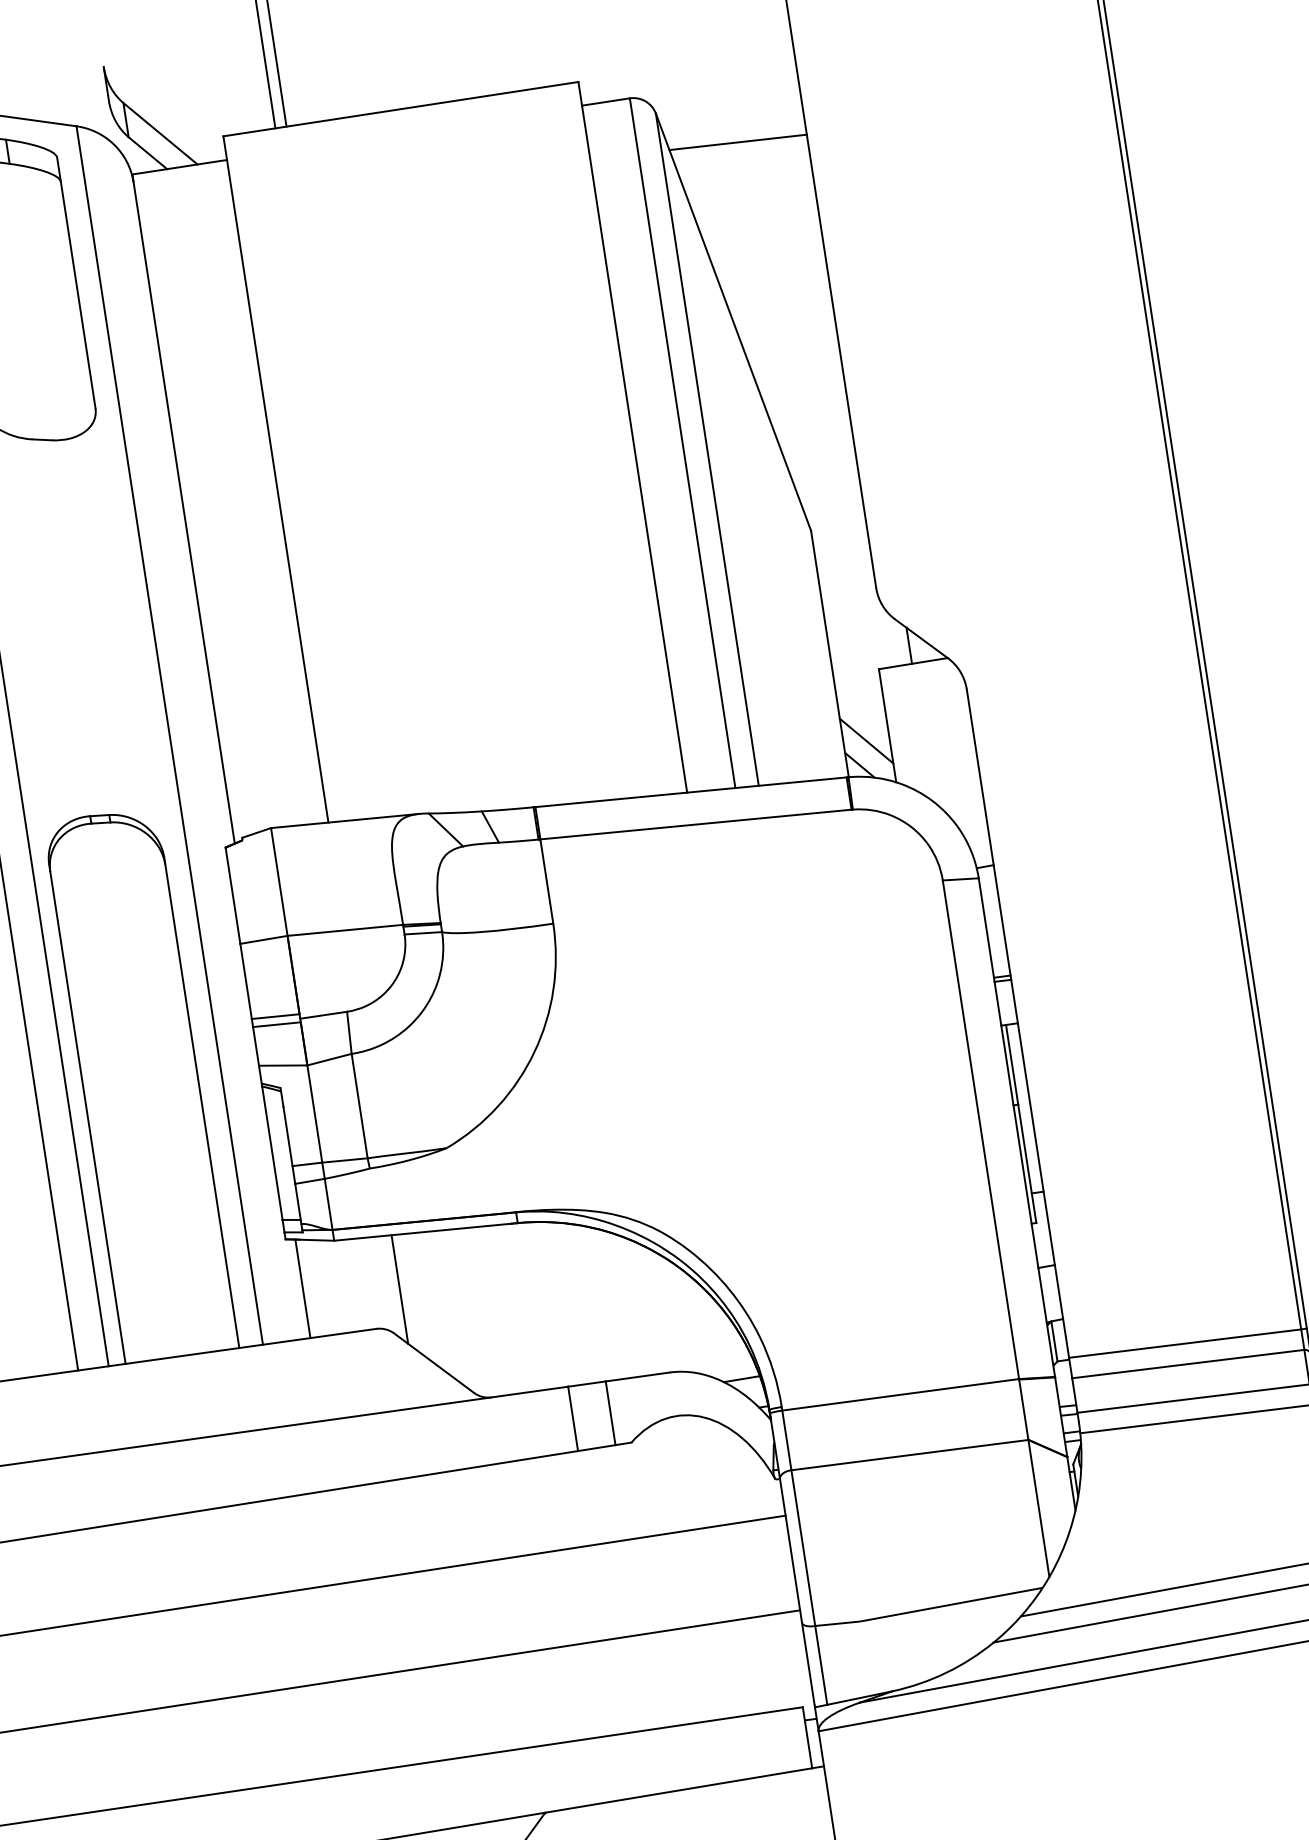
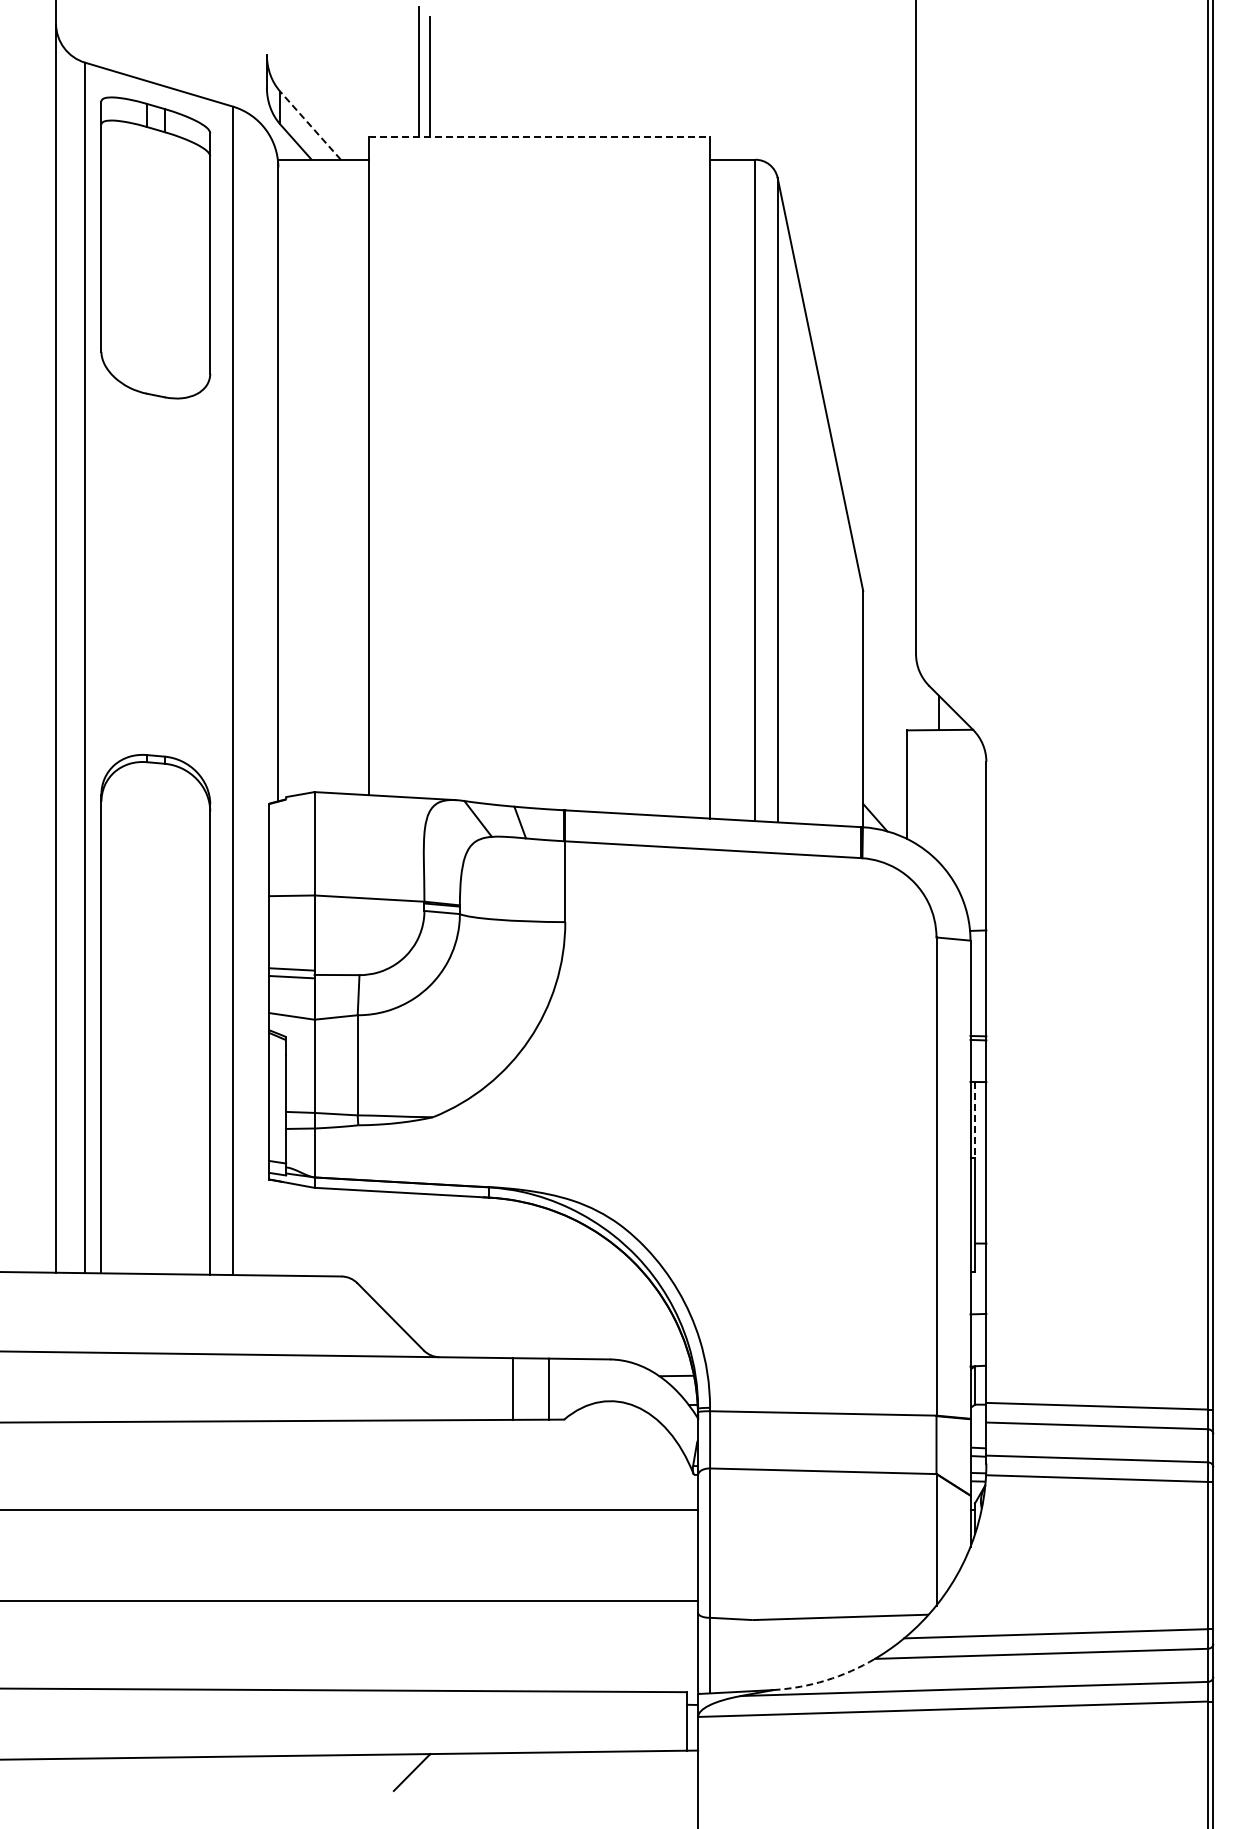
line: (401, 109) -> (539, 137), solid -> dashed
line: (160, 133) -> (310, 125), solid -> dashed
line: (738, 142) -> (850, 216), removed
line: (865, 740) -> (884, 795), removed
line: (1012, 1065) -> (975, 1120), solid -> dashed
line: (303, 1288) -> (278, 1228), removed
line: (400, 1288) -> (369, 1242), removed
arc: (946, 1672) -> (826, 1680), solid -> dashed

